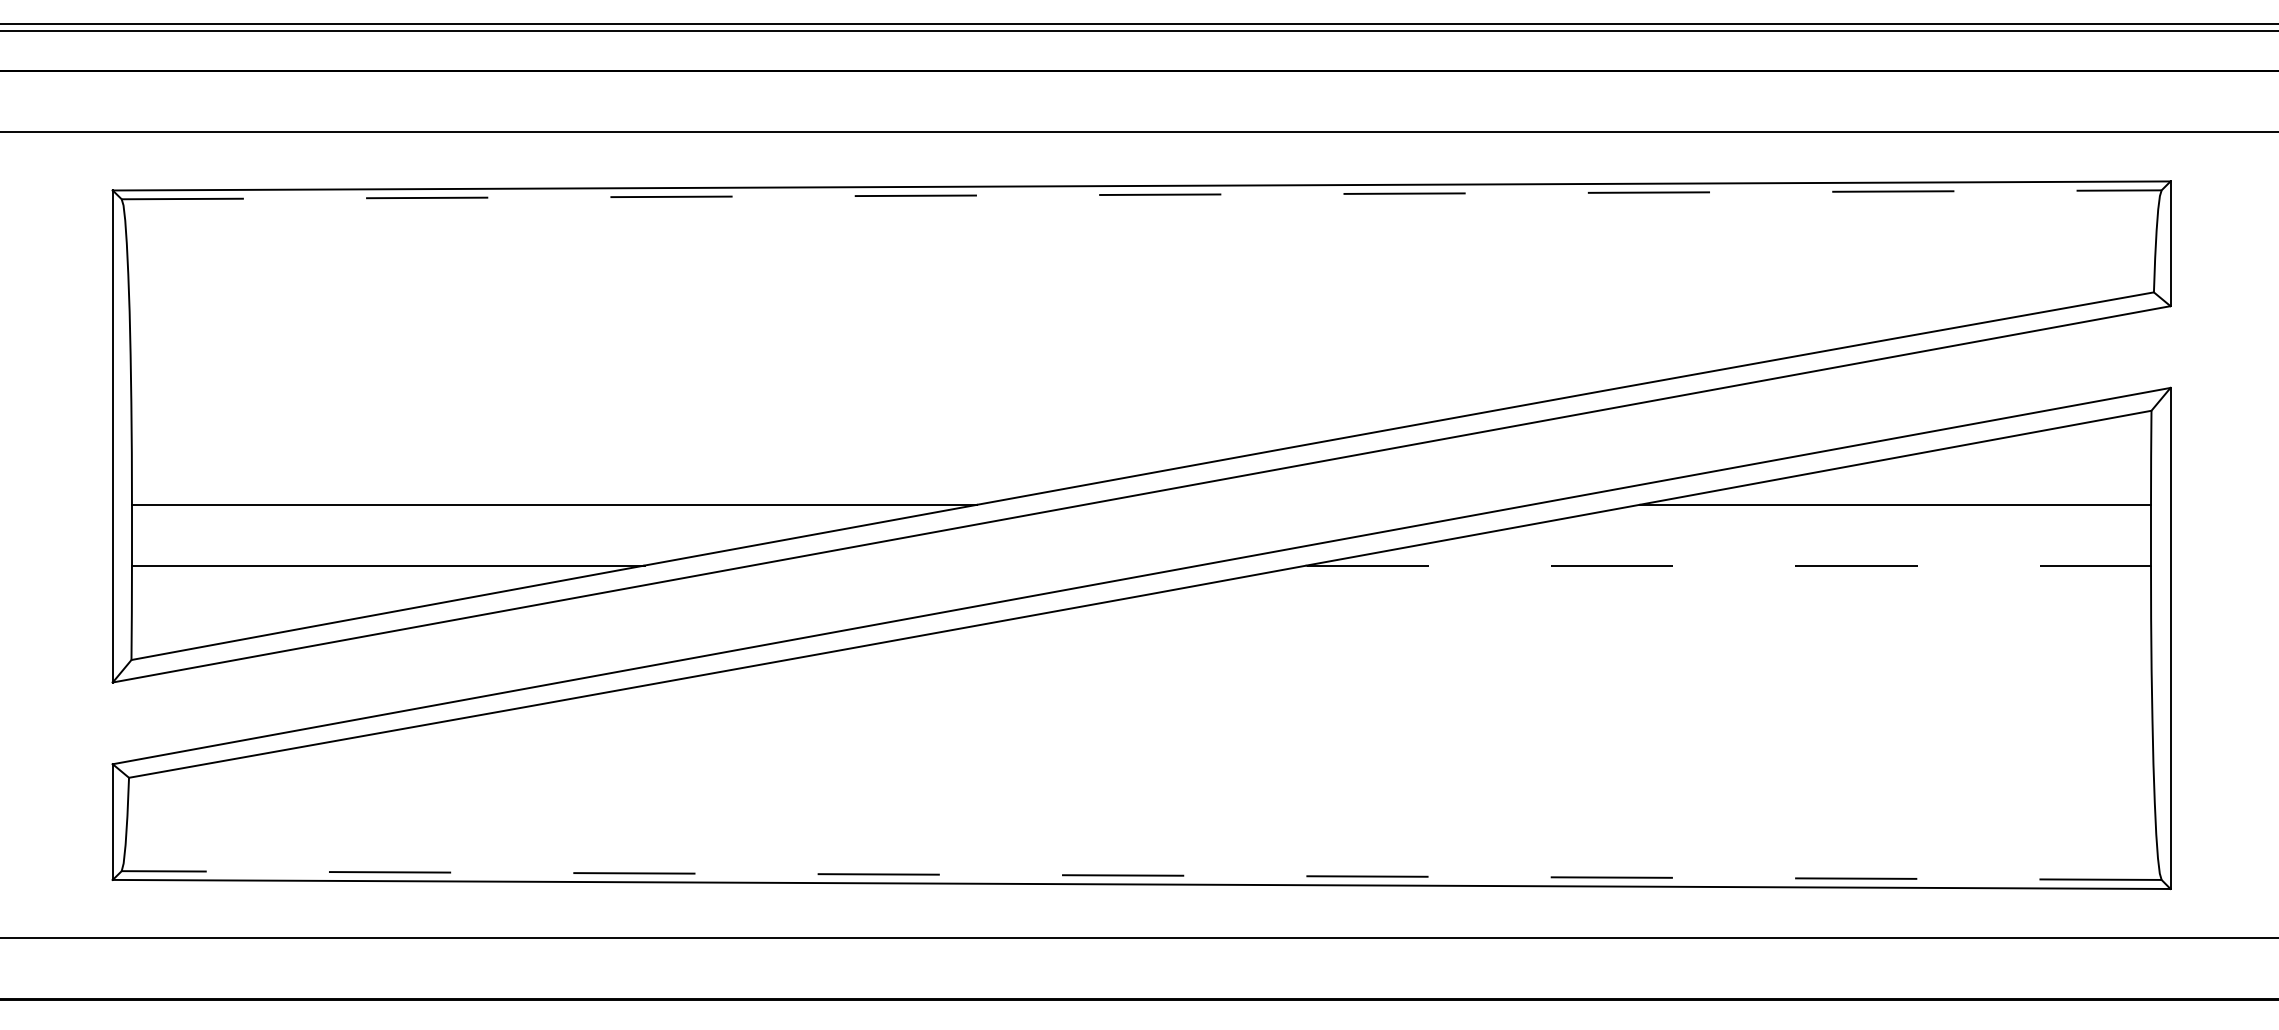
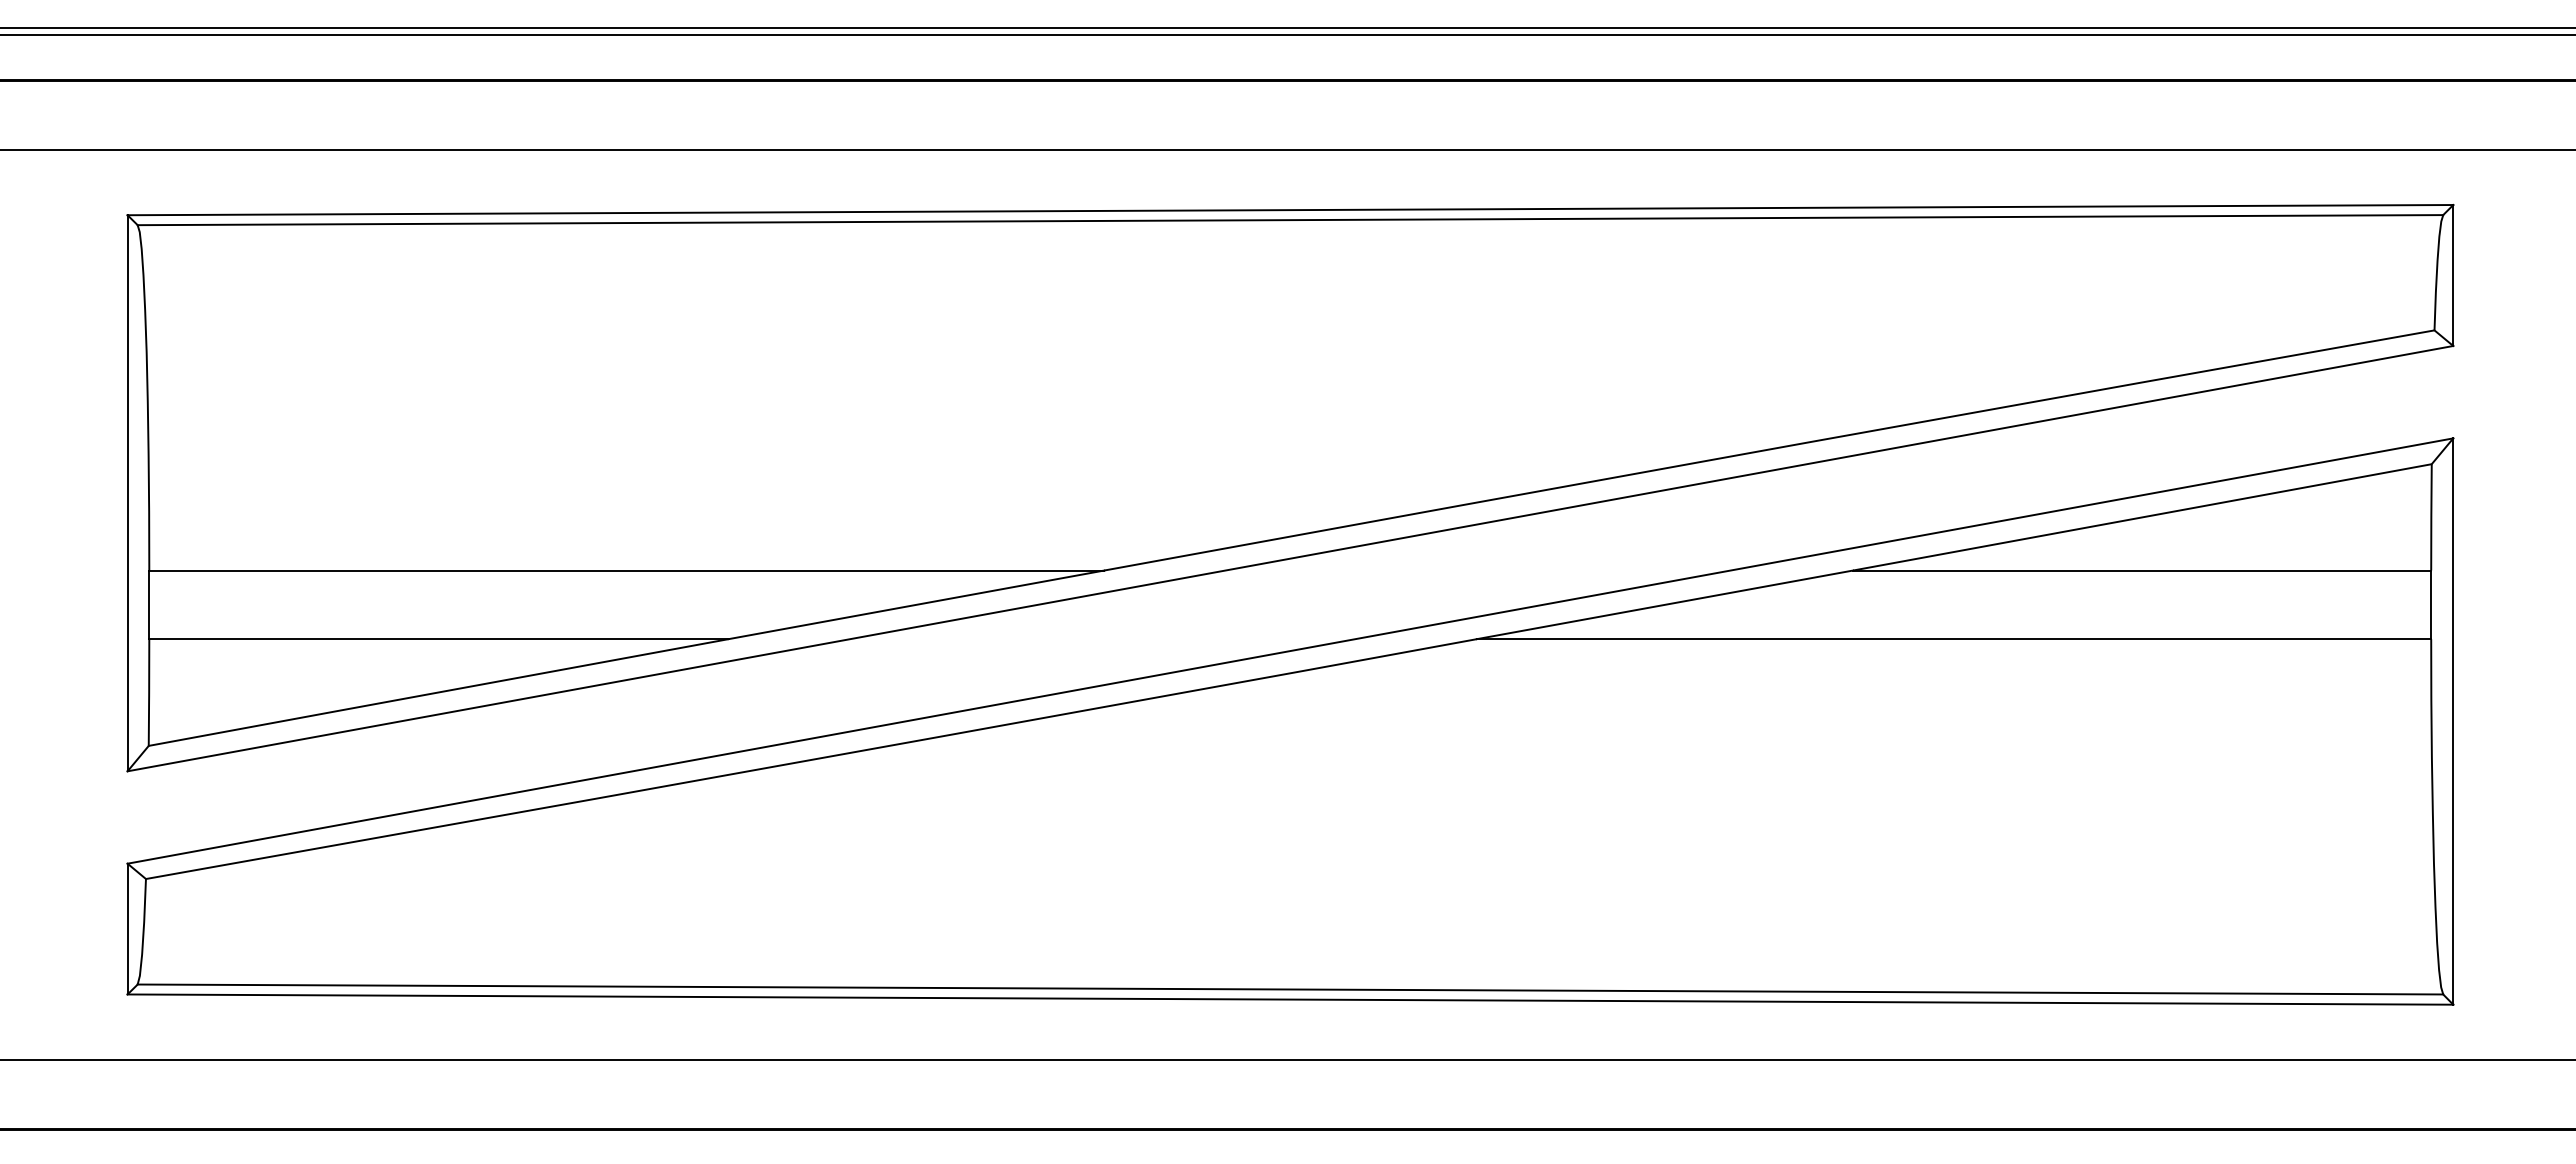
line: (1141, 195) -> (1290, 220), dashed -> solid
line: (1729, 565) -> (1954, 639), dashed -> solid
line: (1141, 875) -> (1290, 989), dashed -> solid

